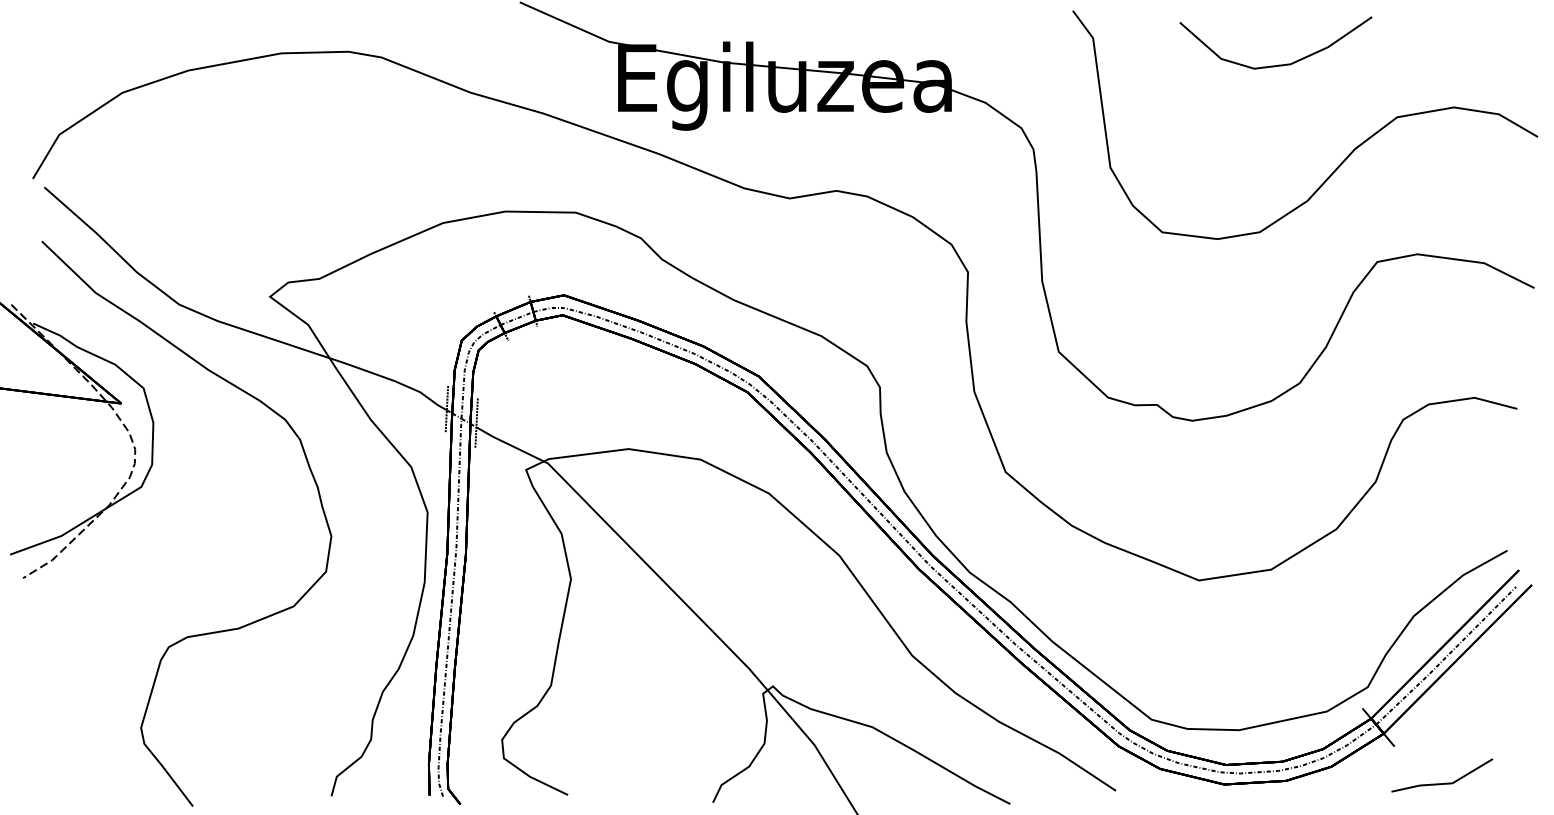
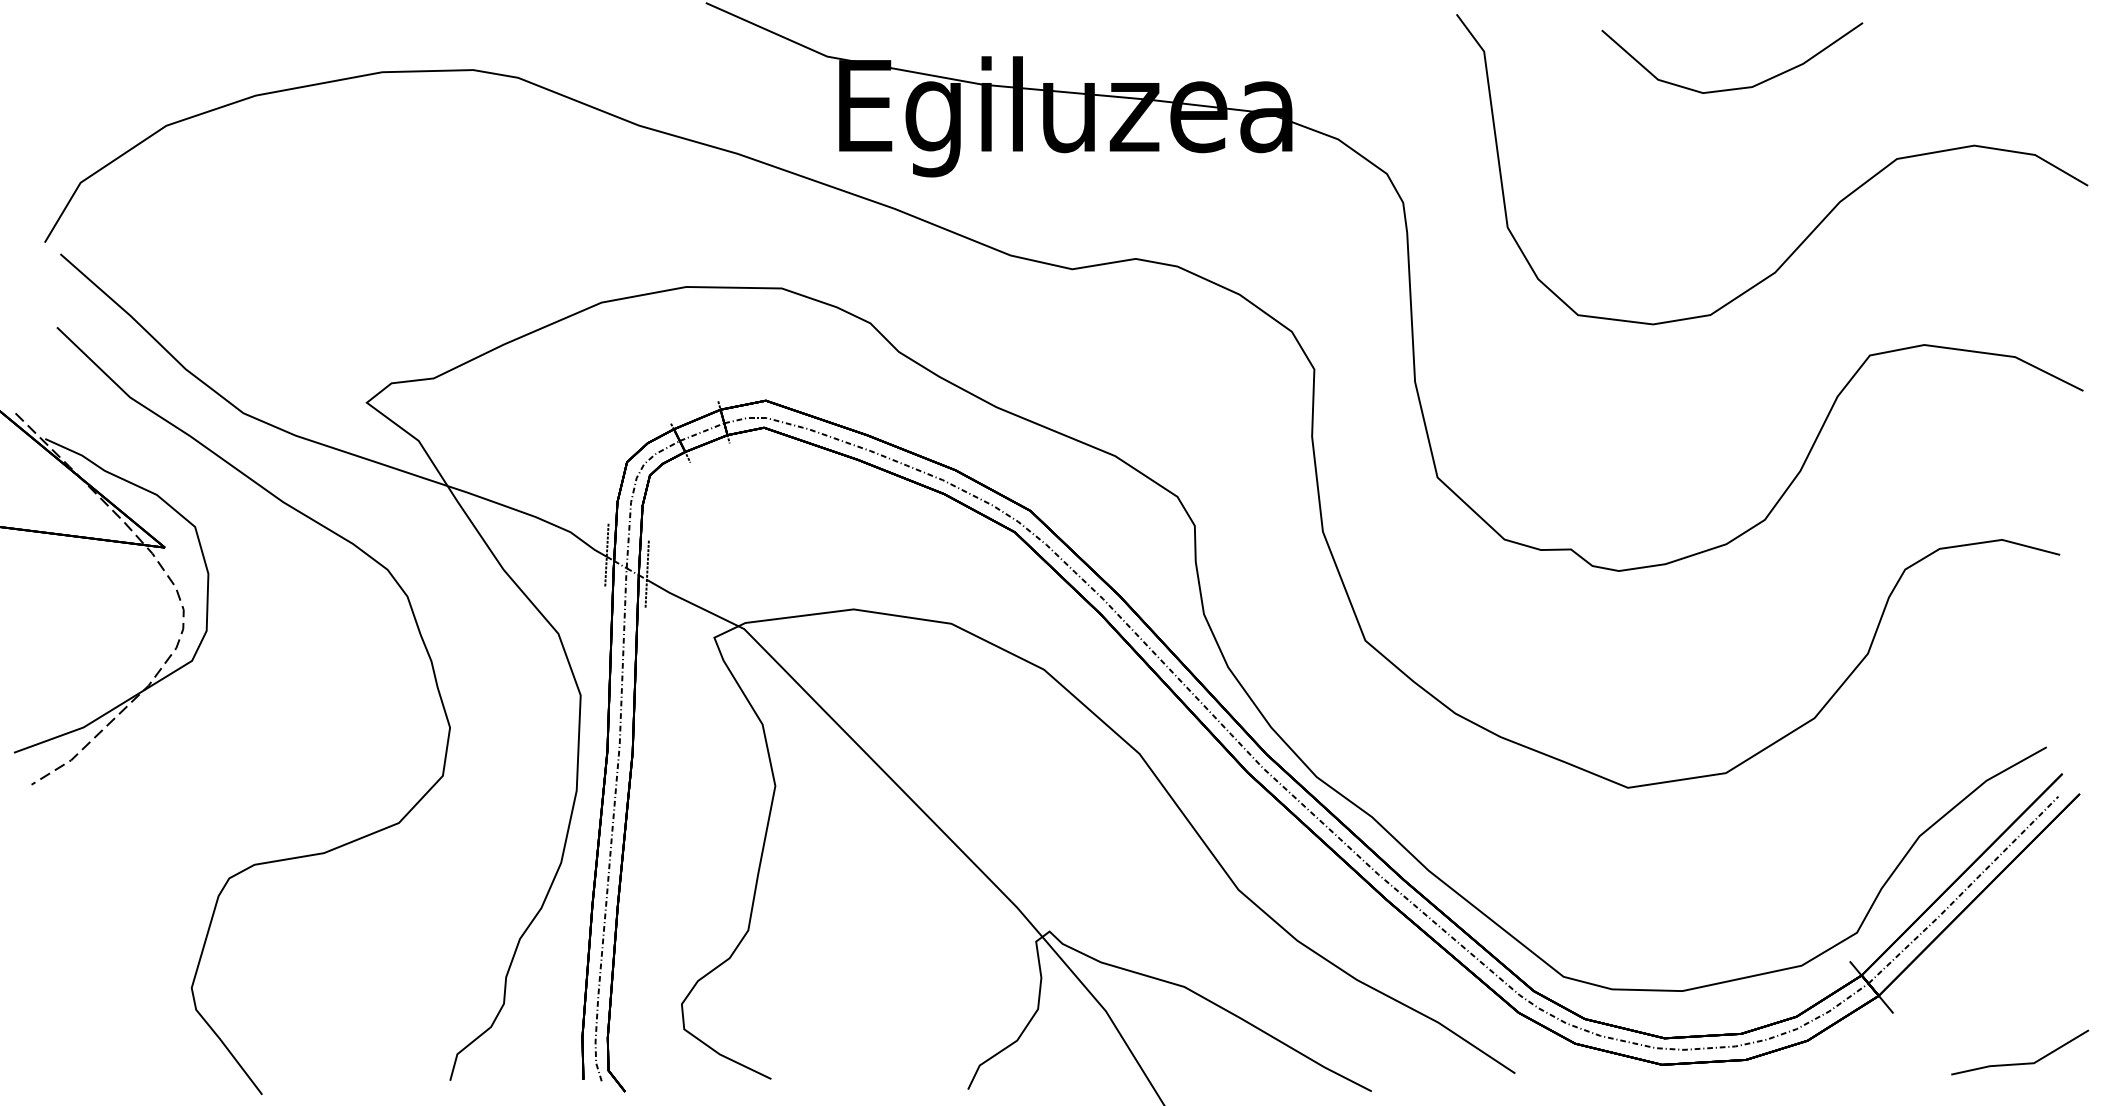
line: (1442, 783) -> (2020, 1063), moved

